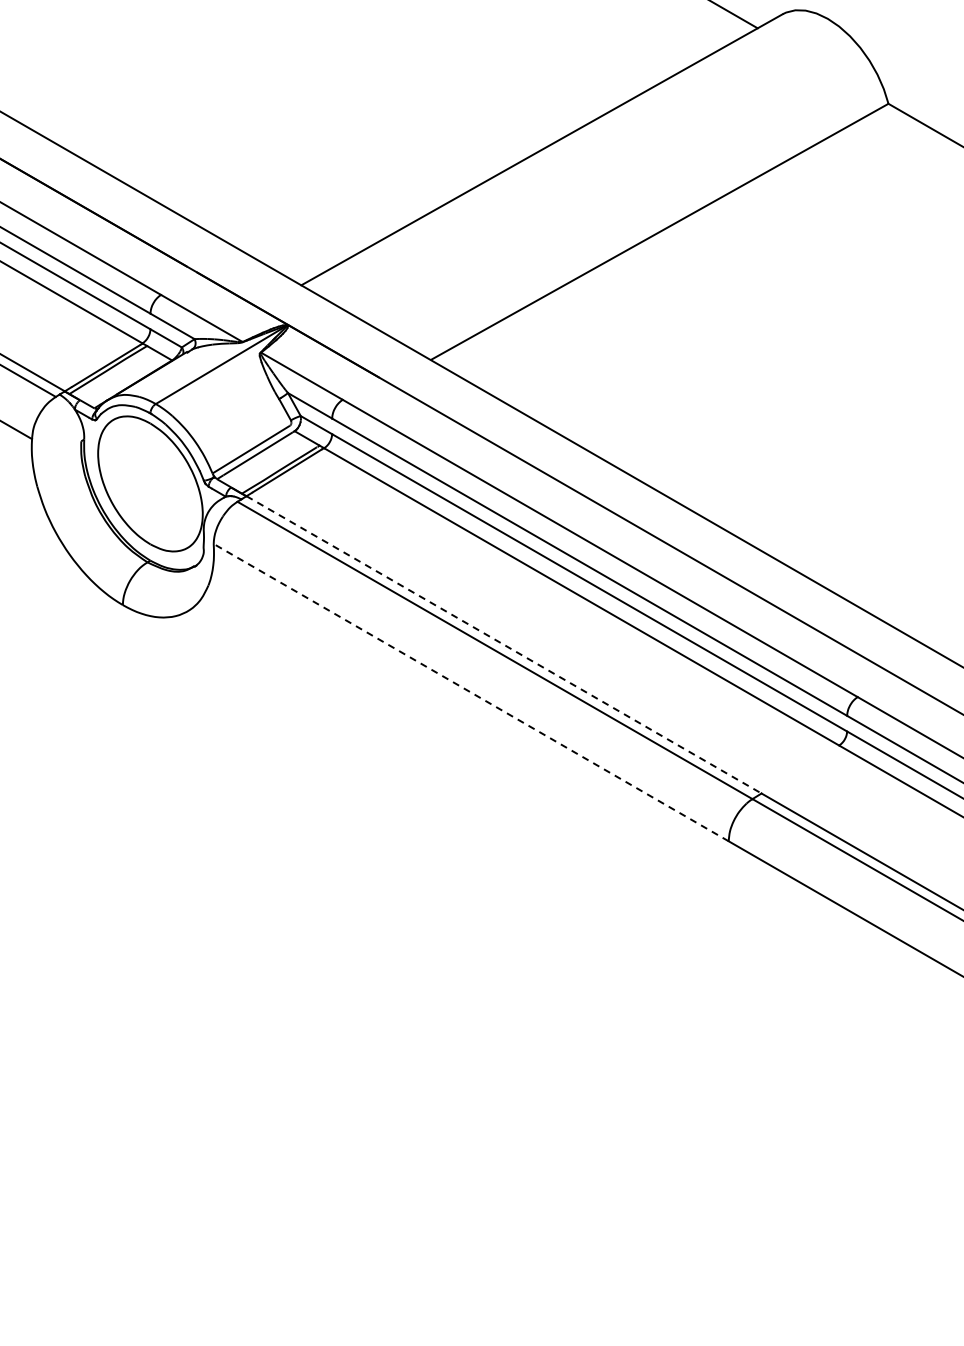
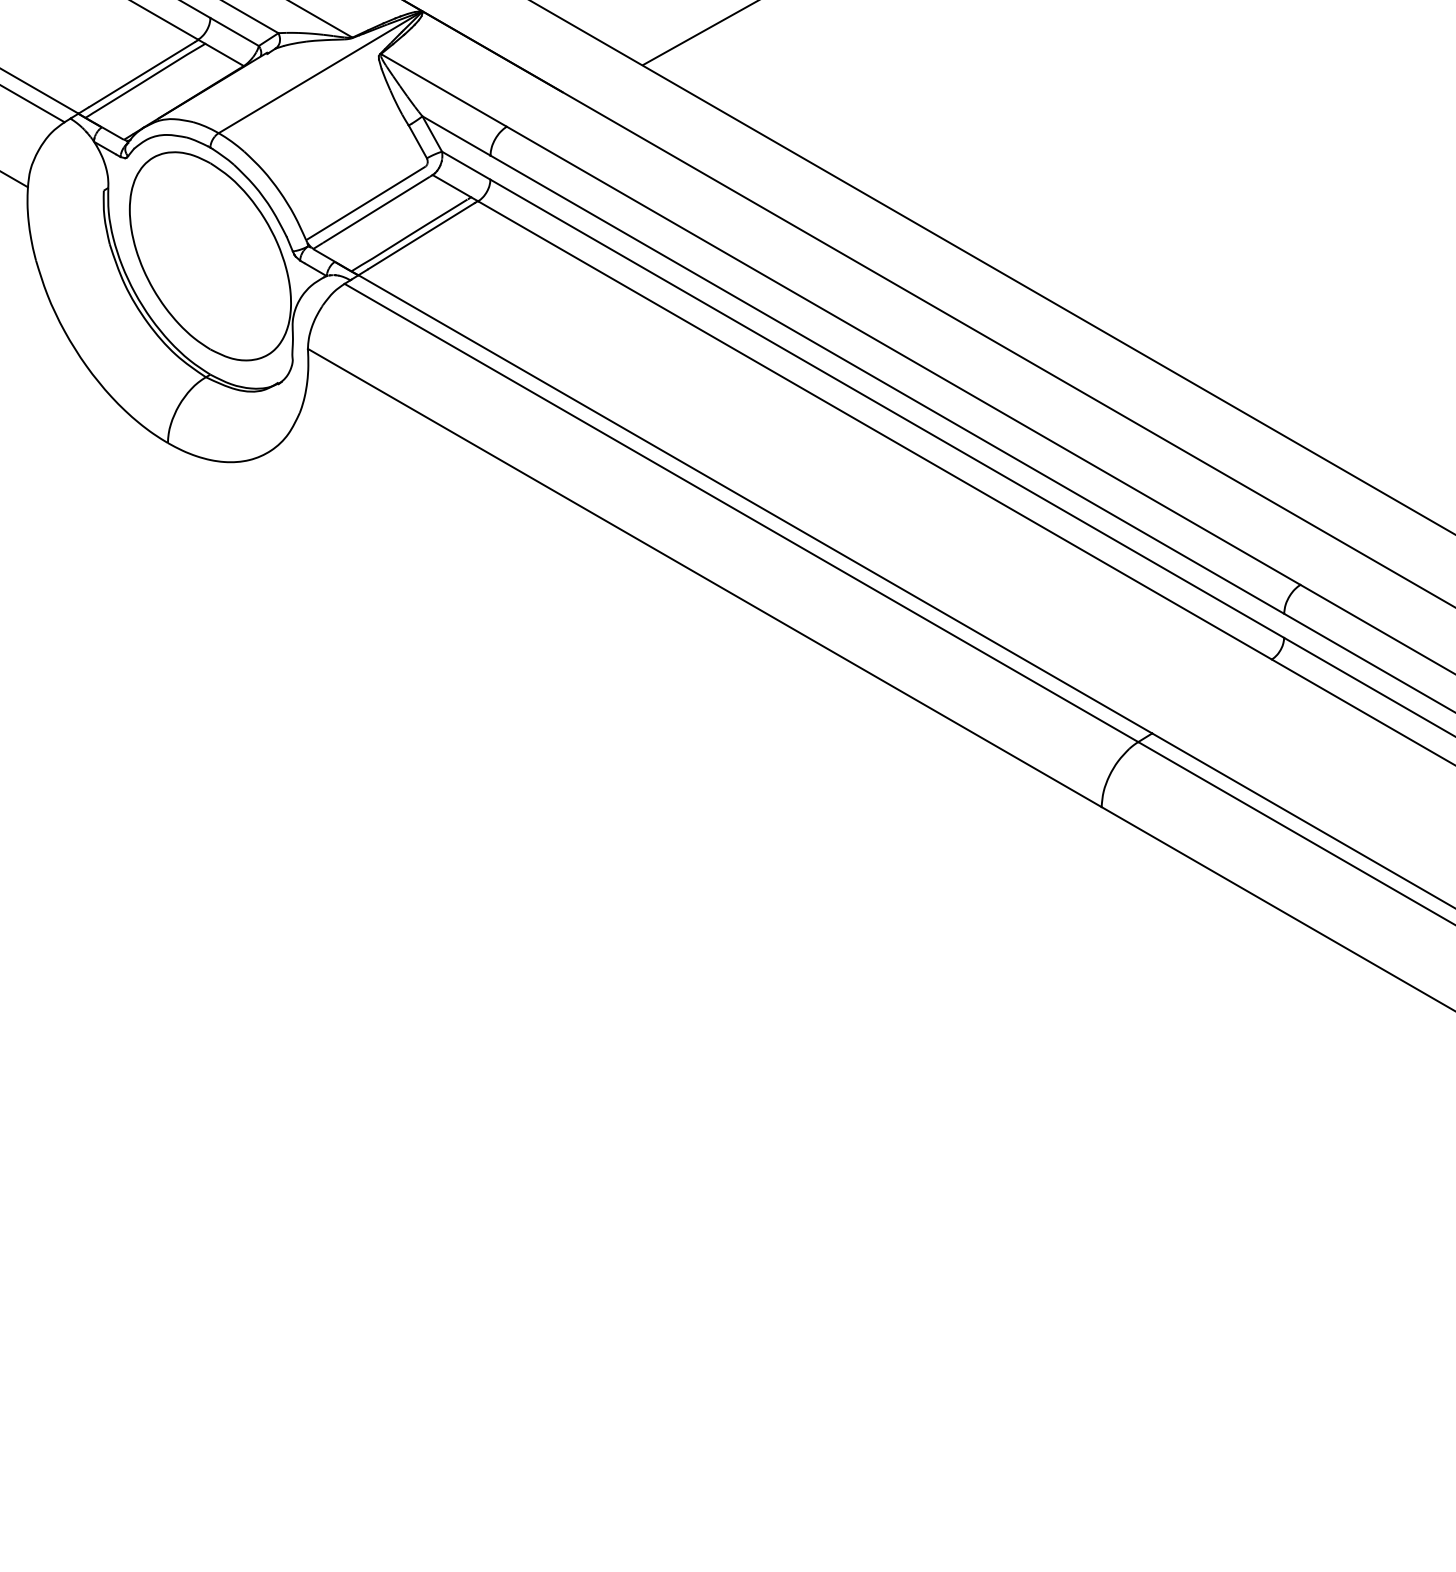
line: (504, 645) -> (756, 505), dashed -> solid
line: (470, 692) -> (703, 577), dashed -> solid

